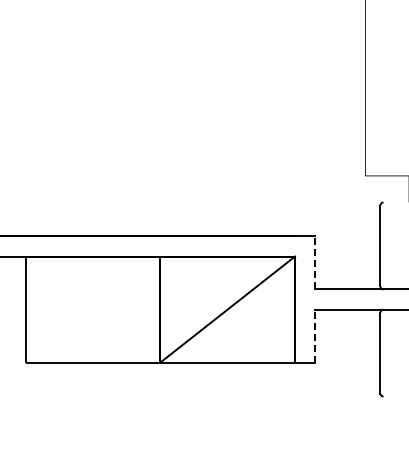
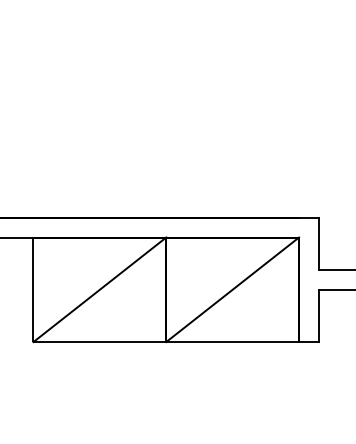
line: (315, 262) -> (319, 243), dashed -> solid
line: (92, 309) -> (99, 289), added
line: (315, 336) -> (319, 316), dashed -> solid

